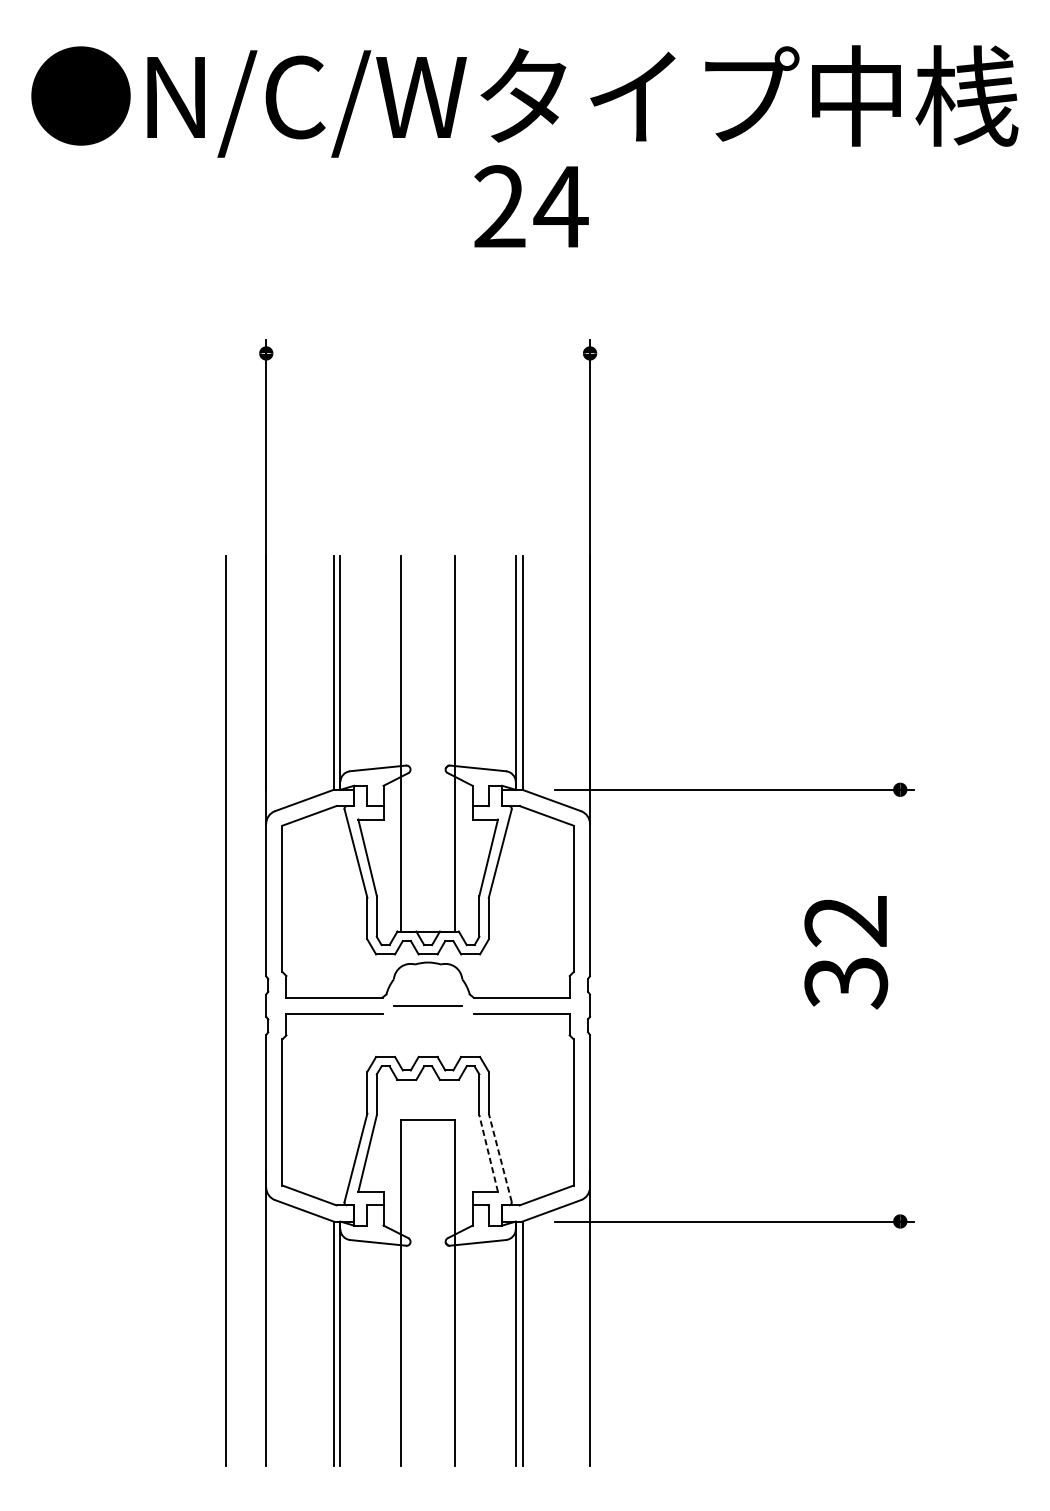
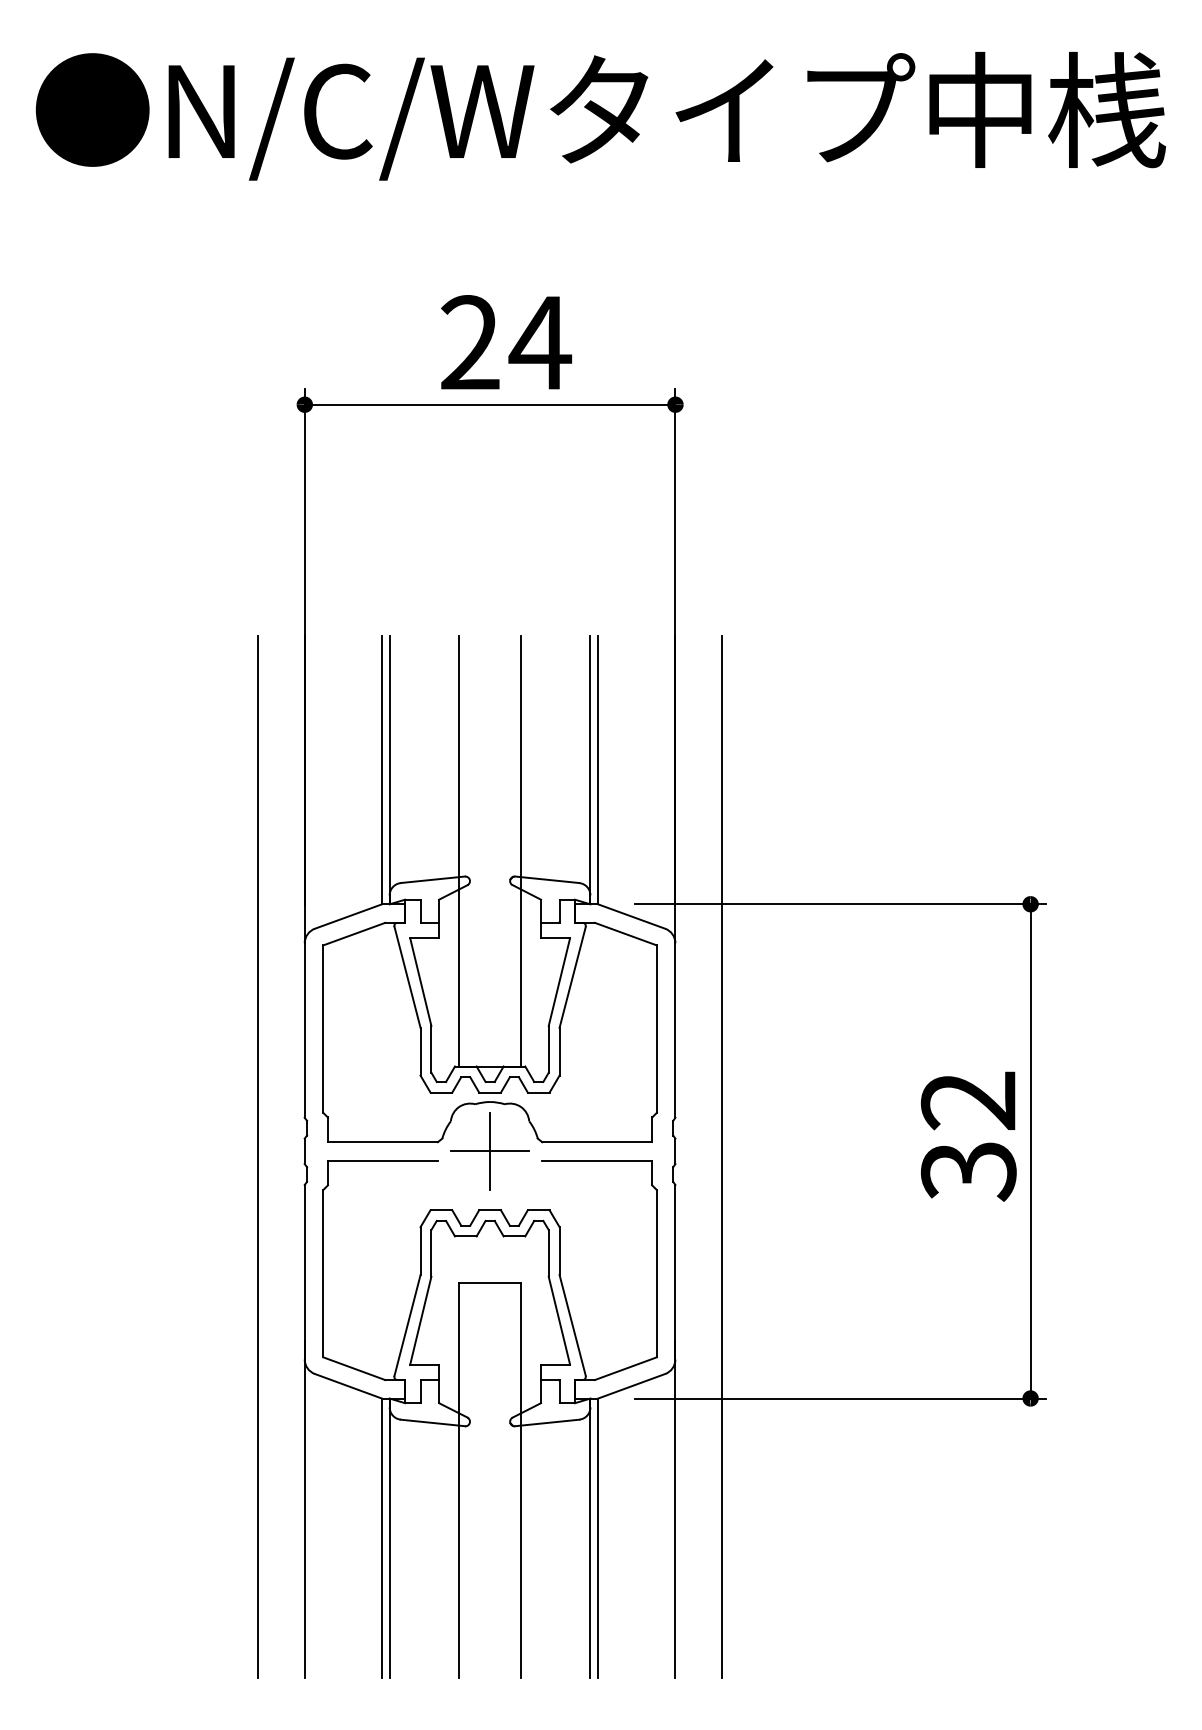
text: (531, 206) -> (506, 342), moved
line: (427, 353) -> (489, 404), added
text: (846, 952) -> (968, 1136), moved
line: (428, 1005) -> (490, 1151), added
line: (900, 1005) -> (1030, 1151), added
line: (630, 1010) -> (721, 1157), added
line: (488, 1153) -> (559, 1320), dashed -> solid
line: (500, 1157) -> (572, 1325), dashed -> solid

